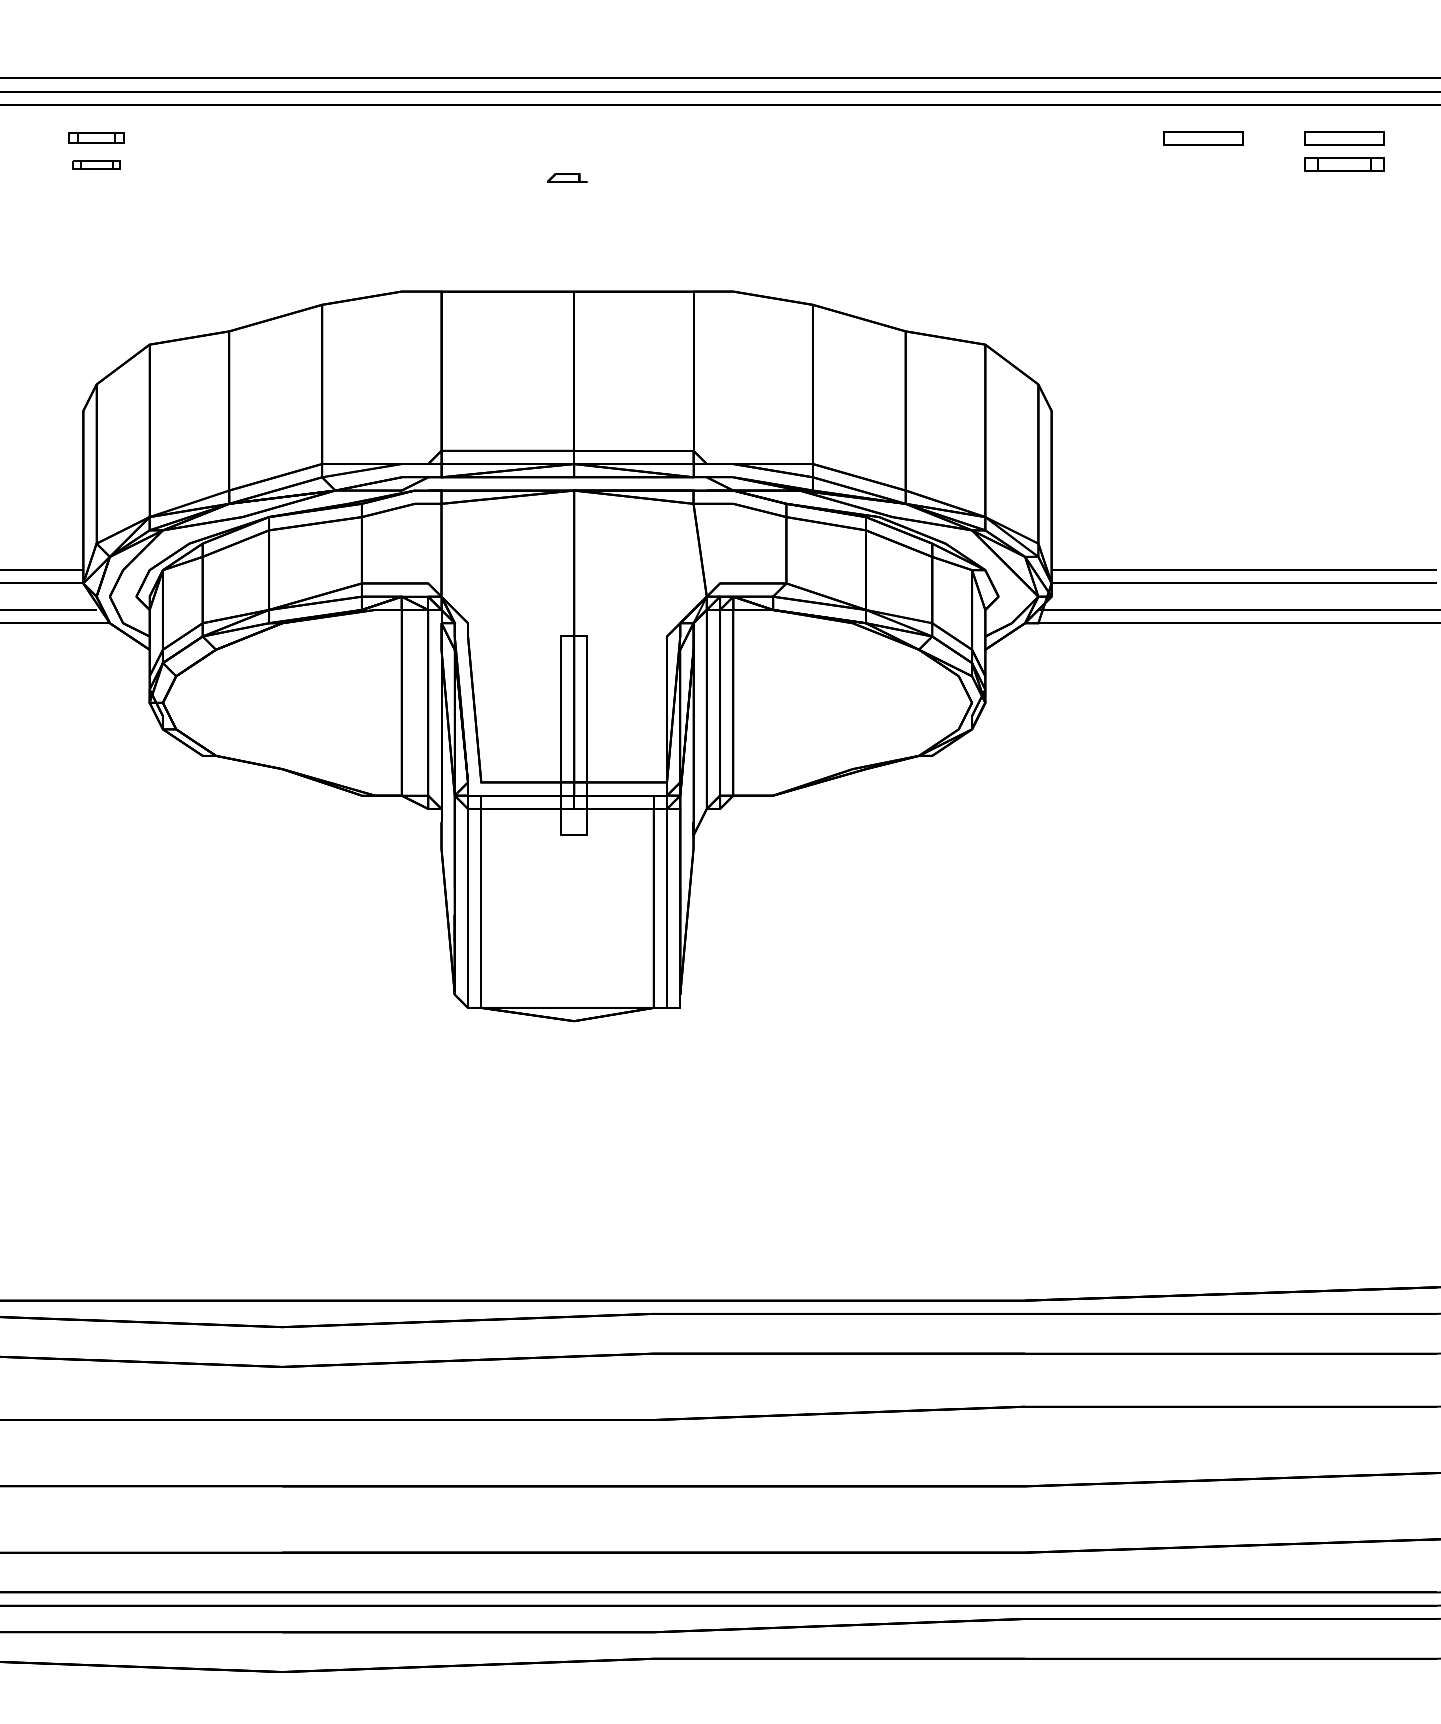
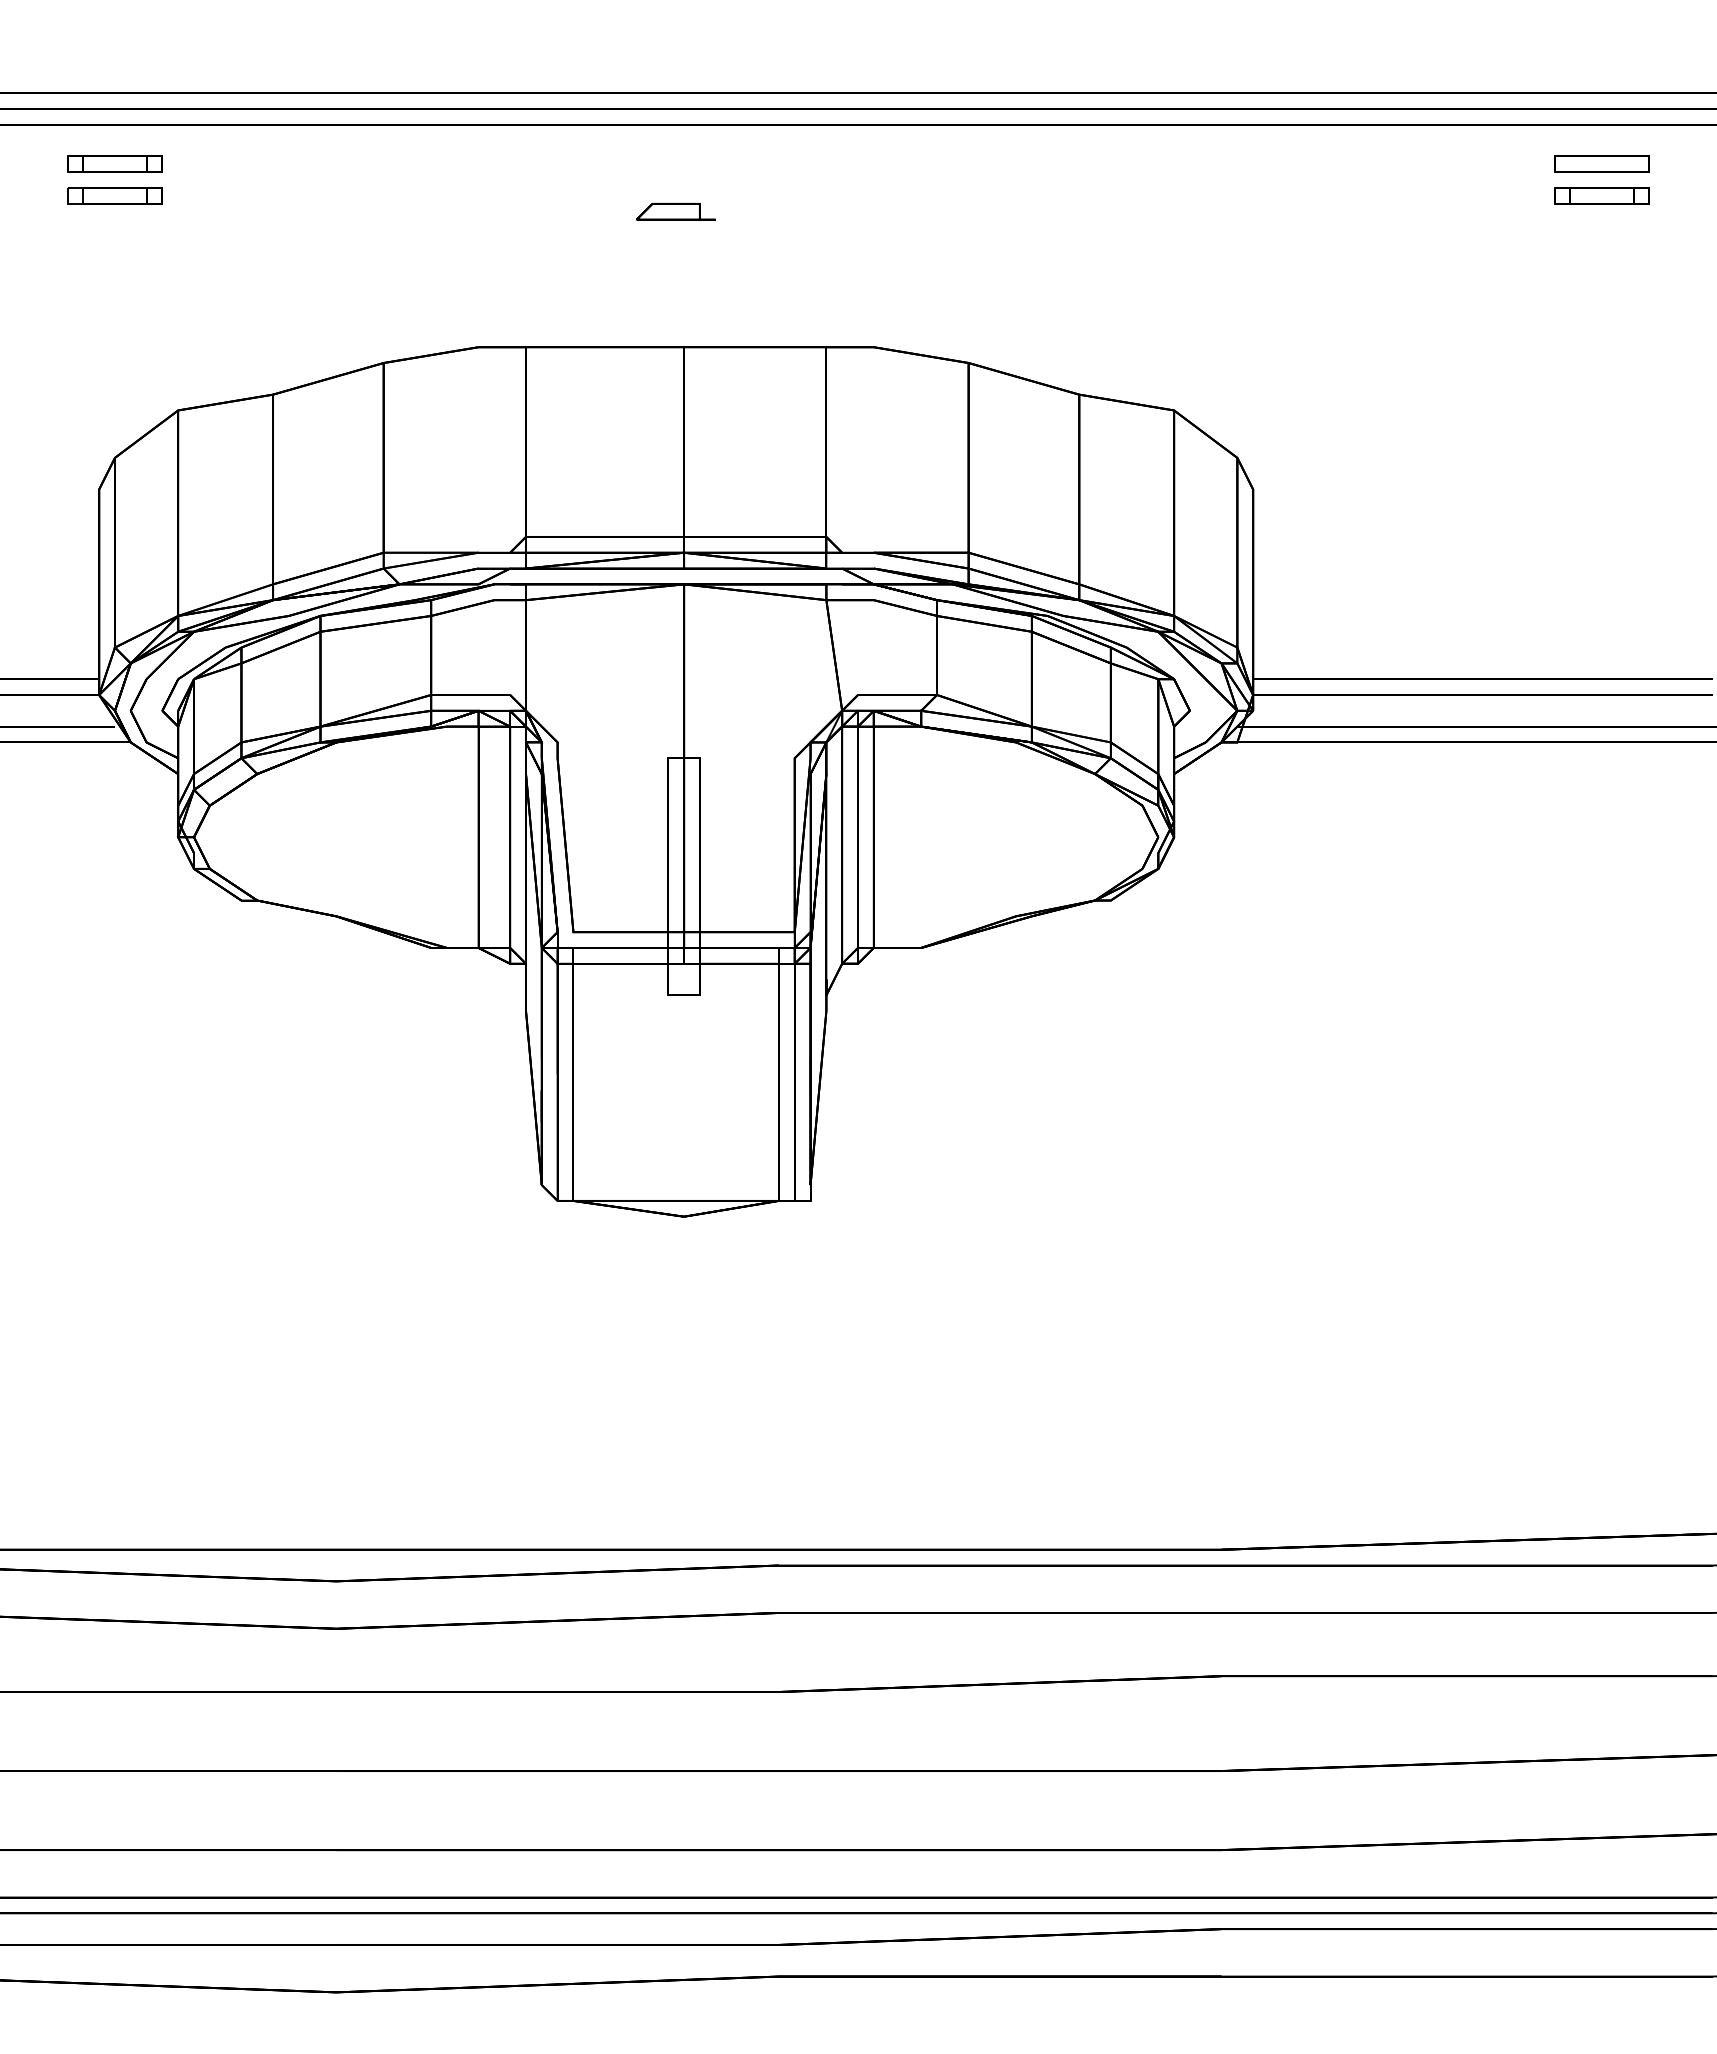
part: (96, 137) -> (114, 163), size x1.43
part: (1202, 137) -> (1433, 163), removed
part: (96, 164) -> (114, 195), size x1.67
part: (566, 177) -> (675, 211), size x1.67

